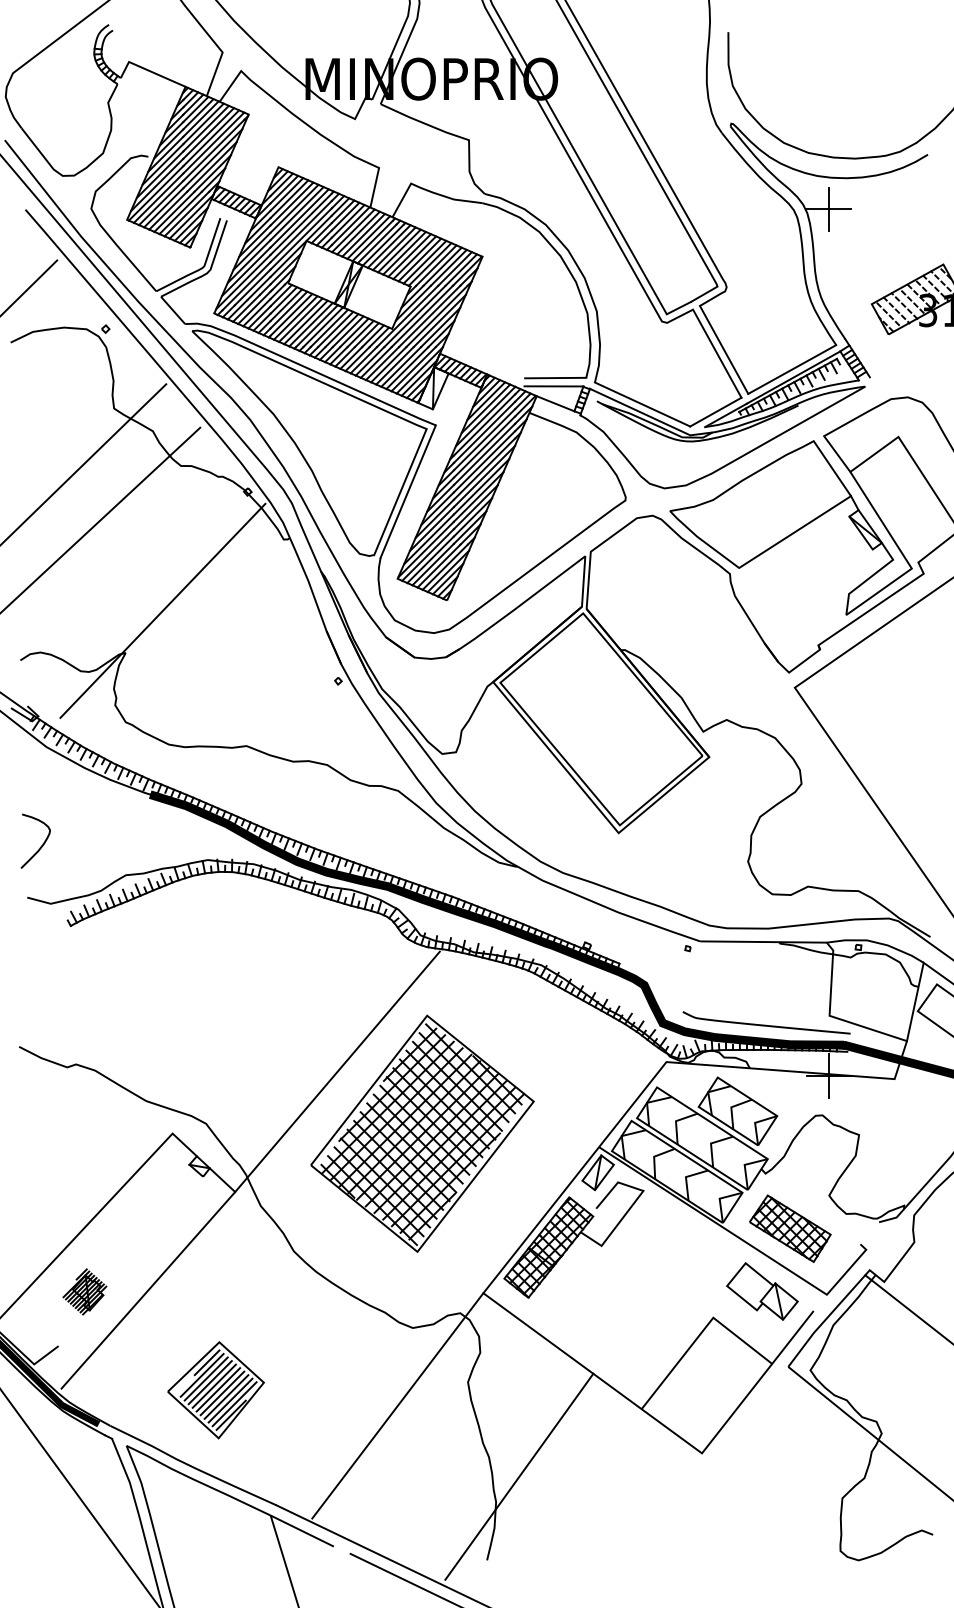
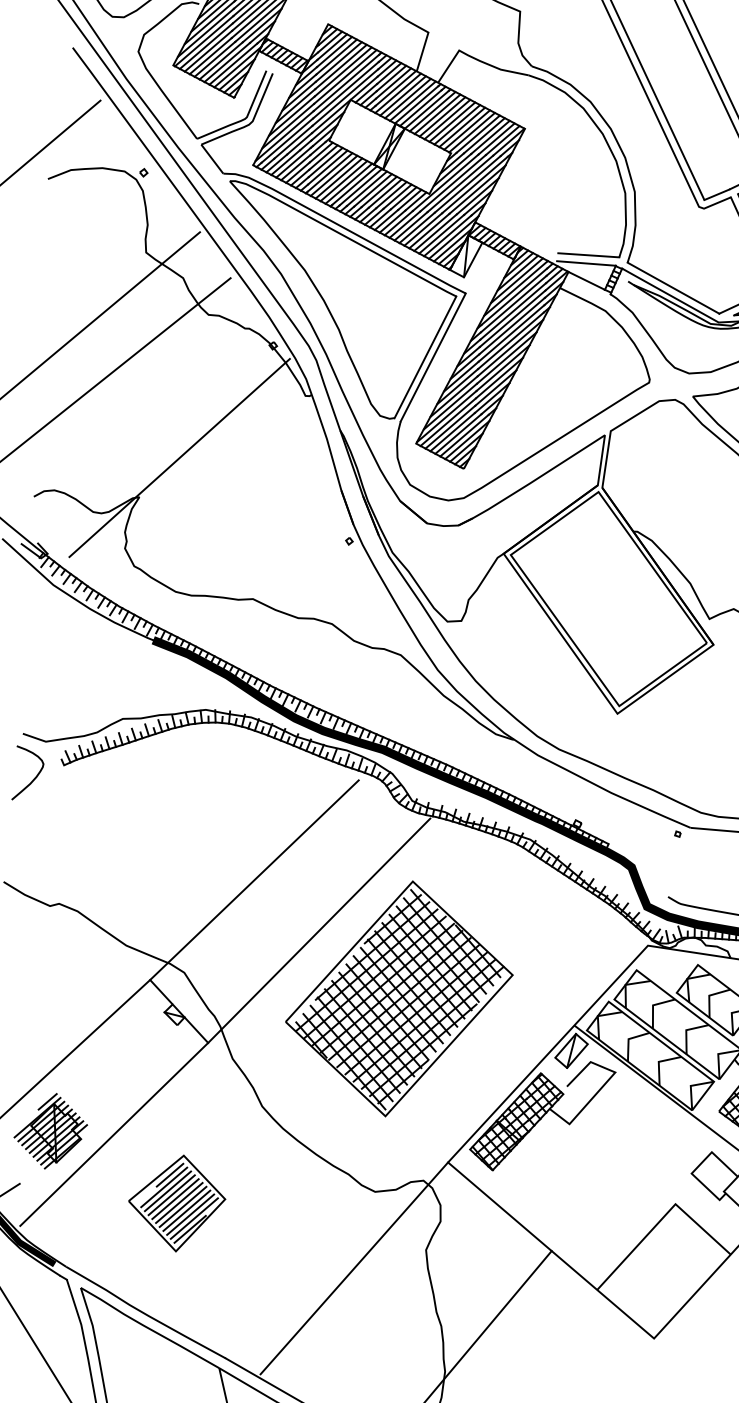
curve: (41, 845) -> (33, 778), moved
line: (268, 1025) -> (253, 879), added
part: (84, 1291) -> (50, 1130), size x1.67
part: (215, 1390) -> (176, 1203), moved

